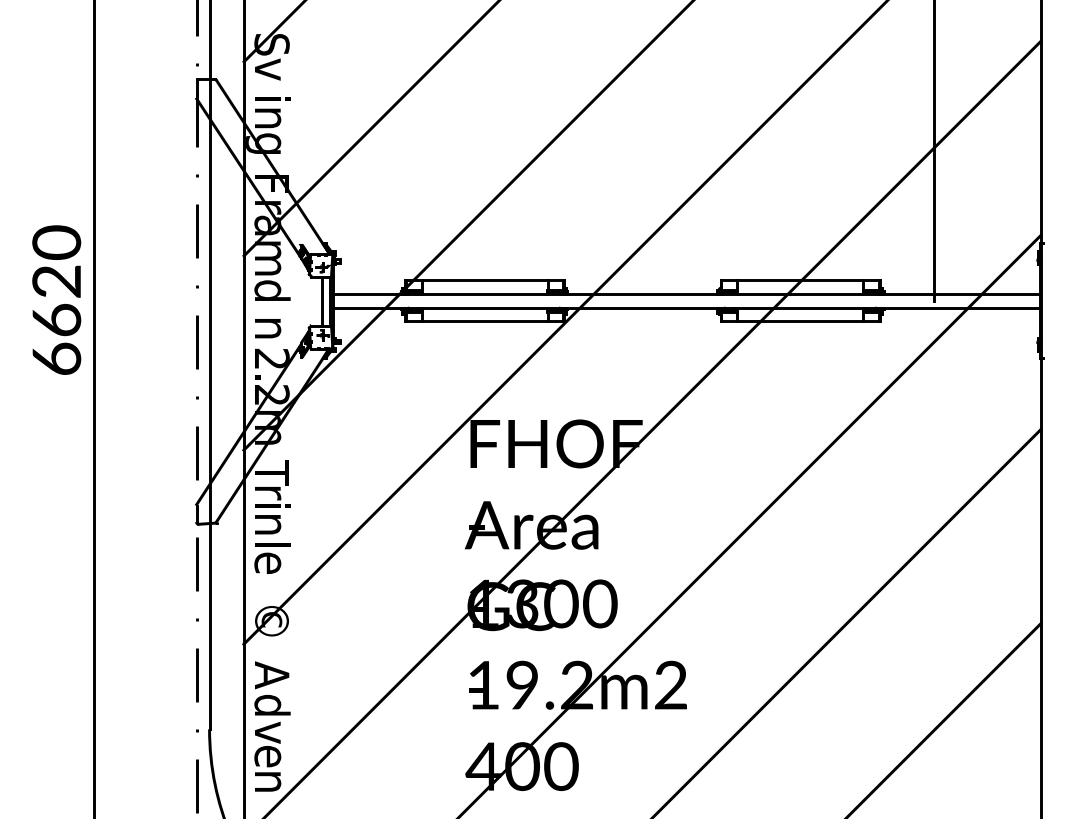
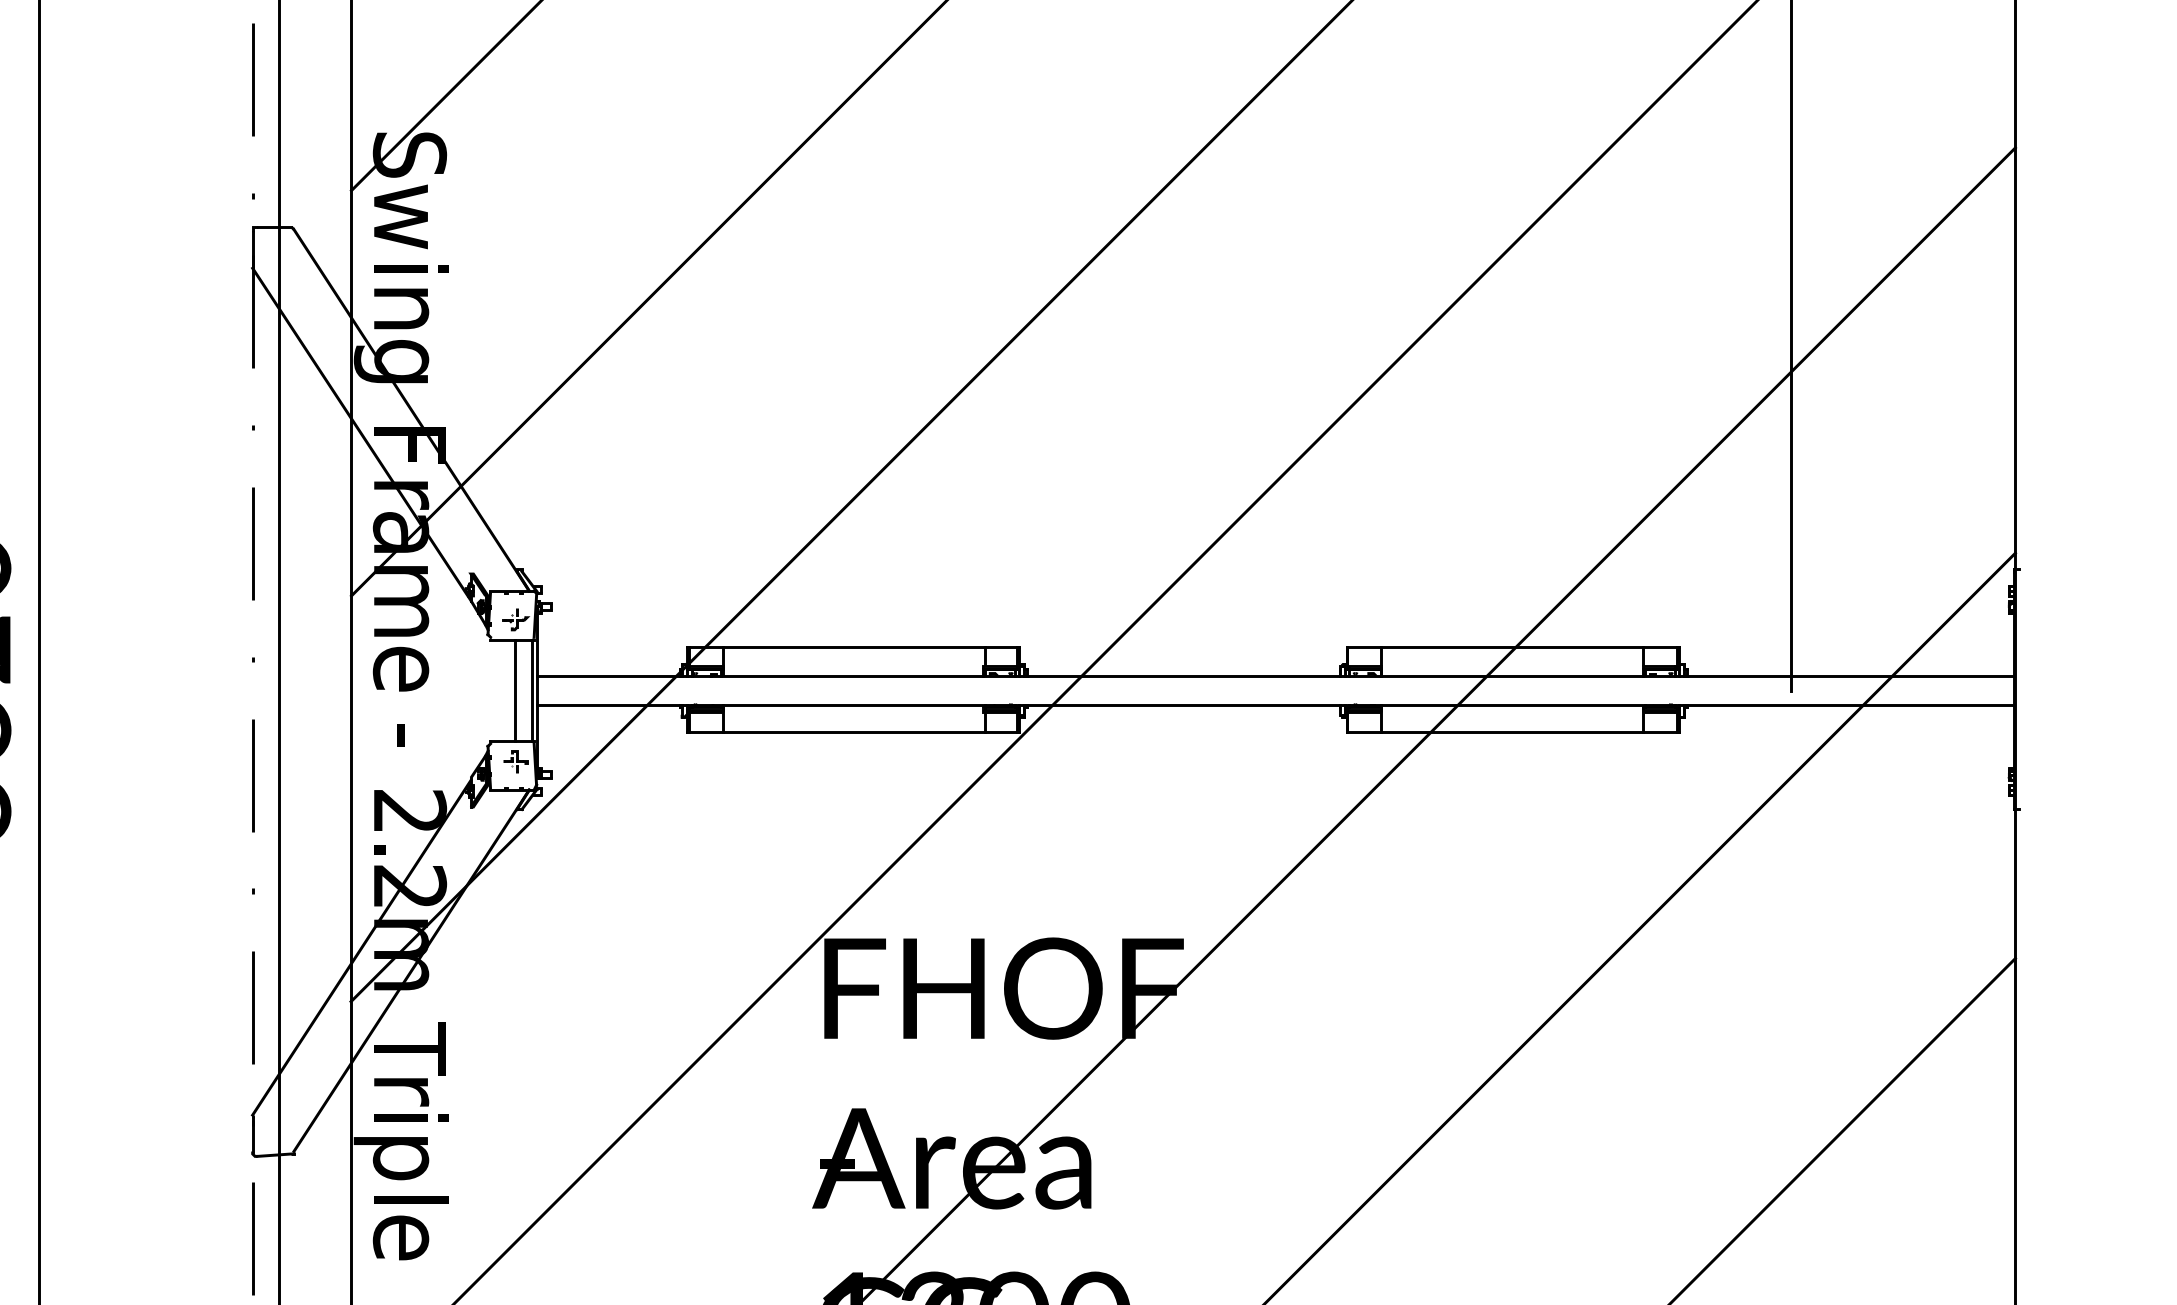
text: (267, 73) -> (400, 215), v -> w
text: (272, 291) -> (410, 670), d -> e
text: (268, 327) -> (402, 745), n -> -
text: (263, 525) -> (392, 1158), n -> p

